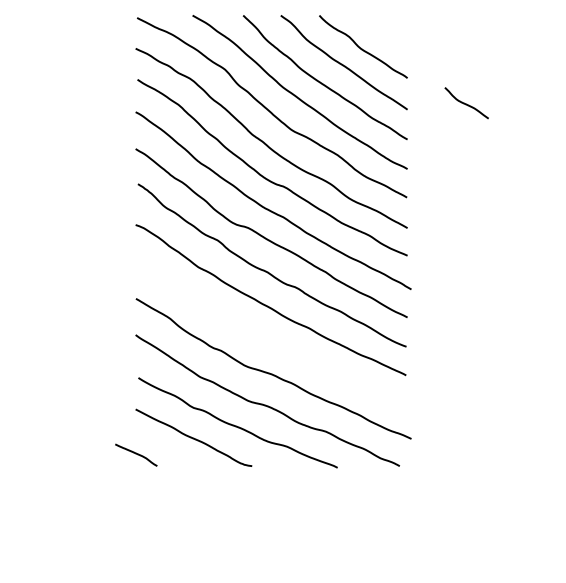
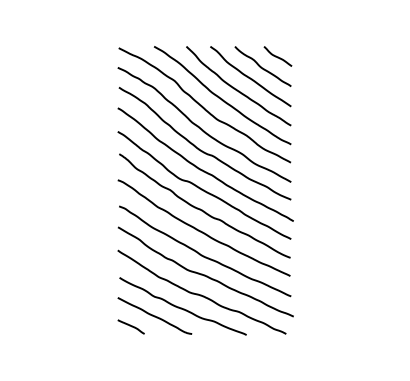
curve: (465, 103) -> (277, 56), moved
curve: (271, 343) -> (204, 255), added
curve: (135, 454) -> (130, 326), moved

